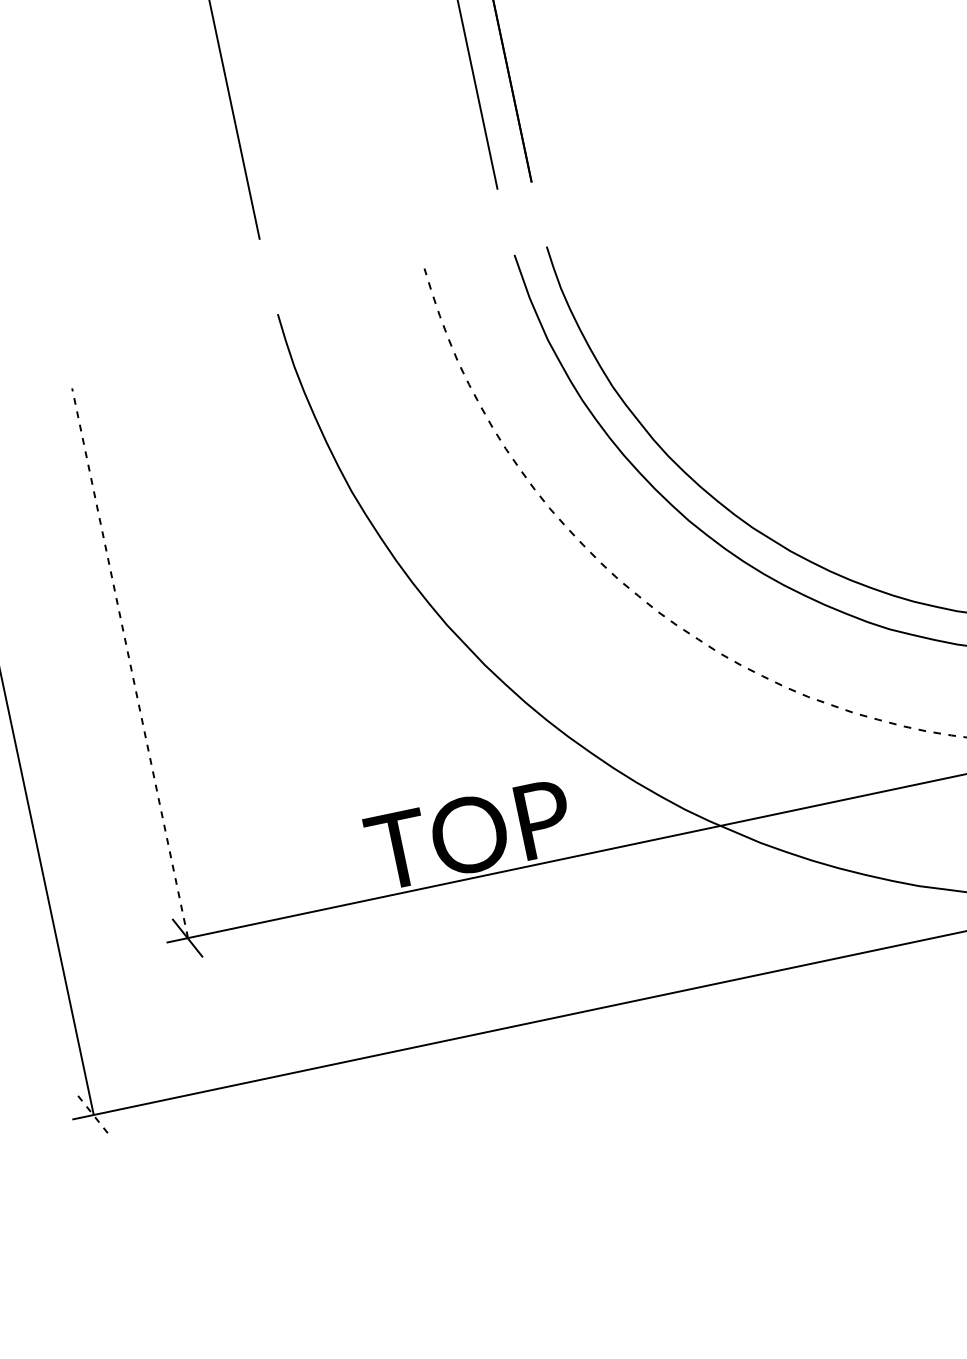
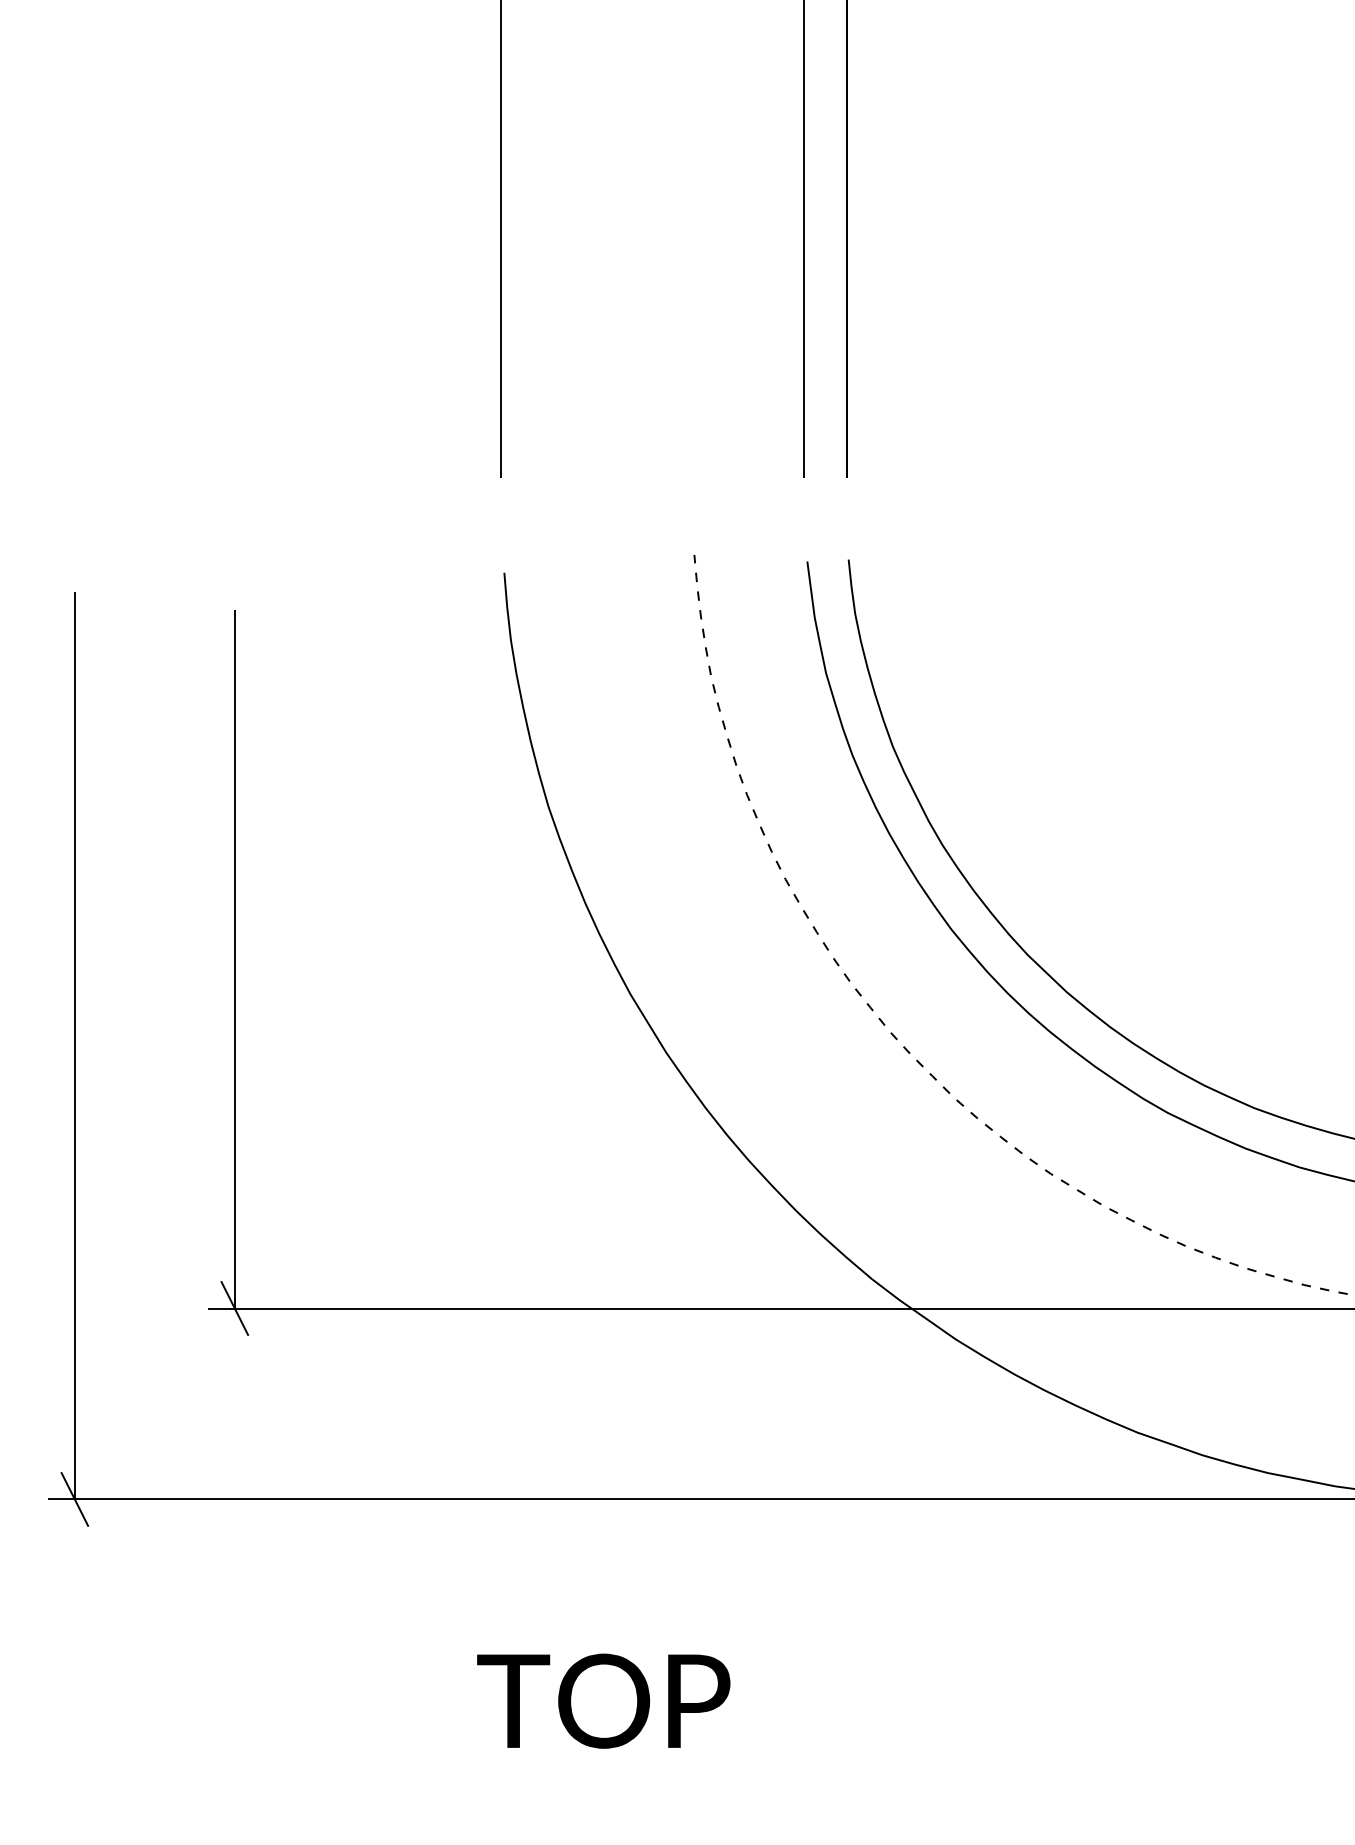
line: (130, 662) -> (235, 958), dashed -> solid
text: (469, 834) -> (603, 1700), moved
line: (93, 1115) -> (74, 1499), dashed -> solid

